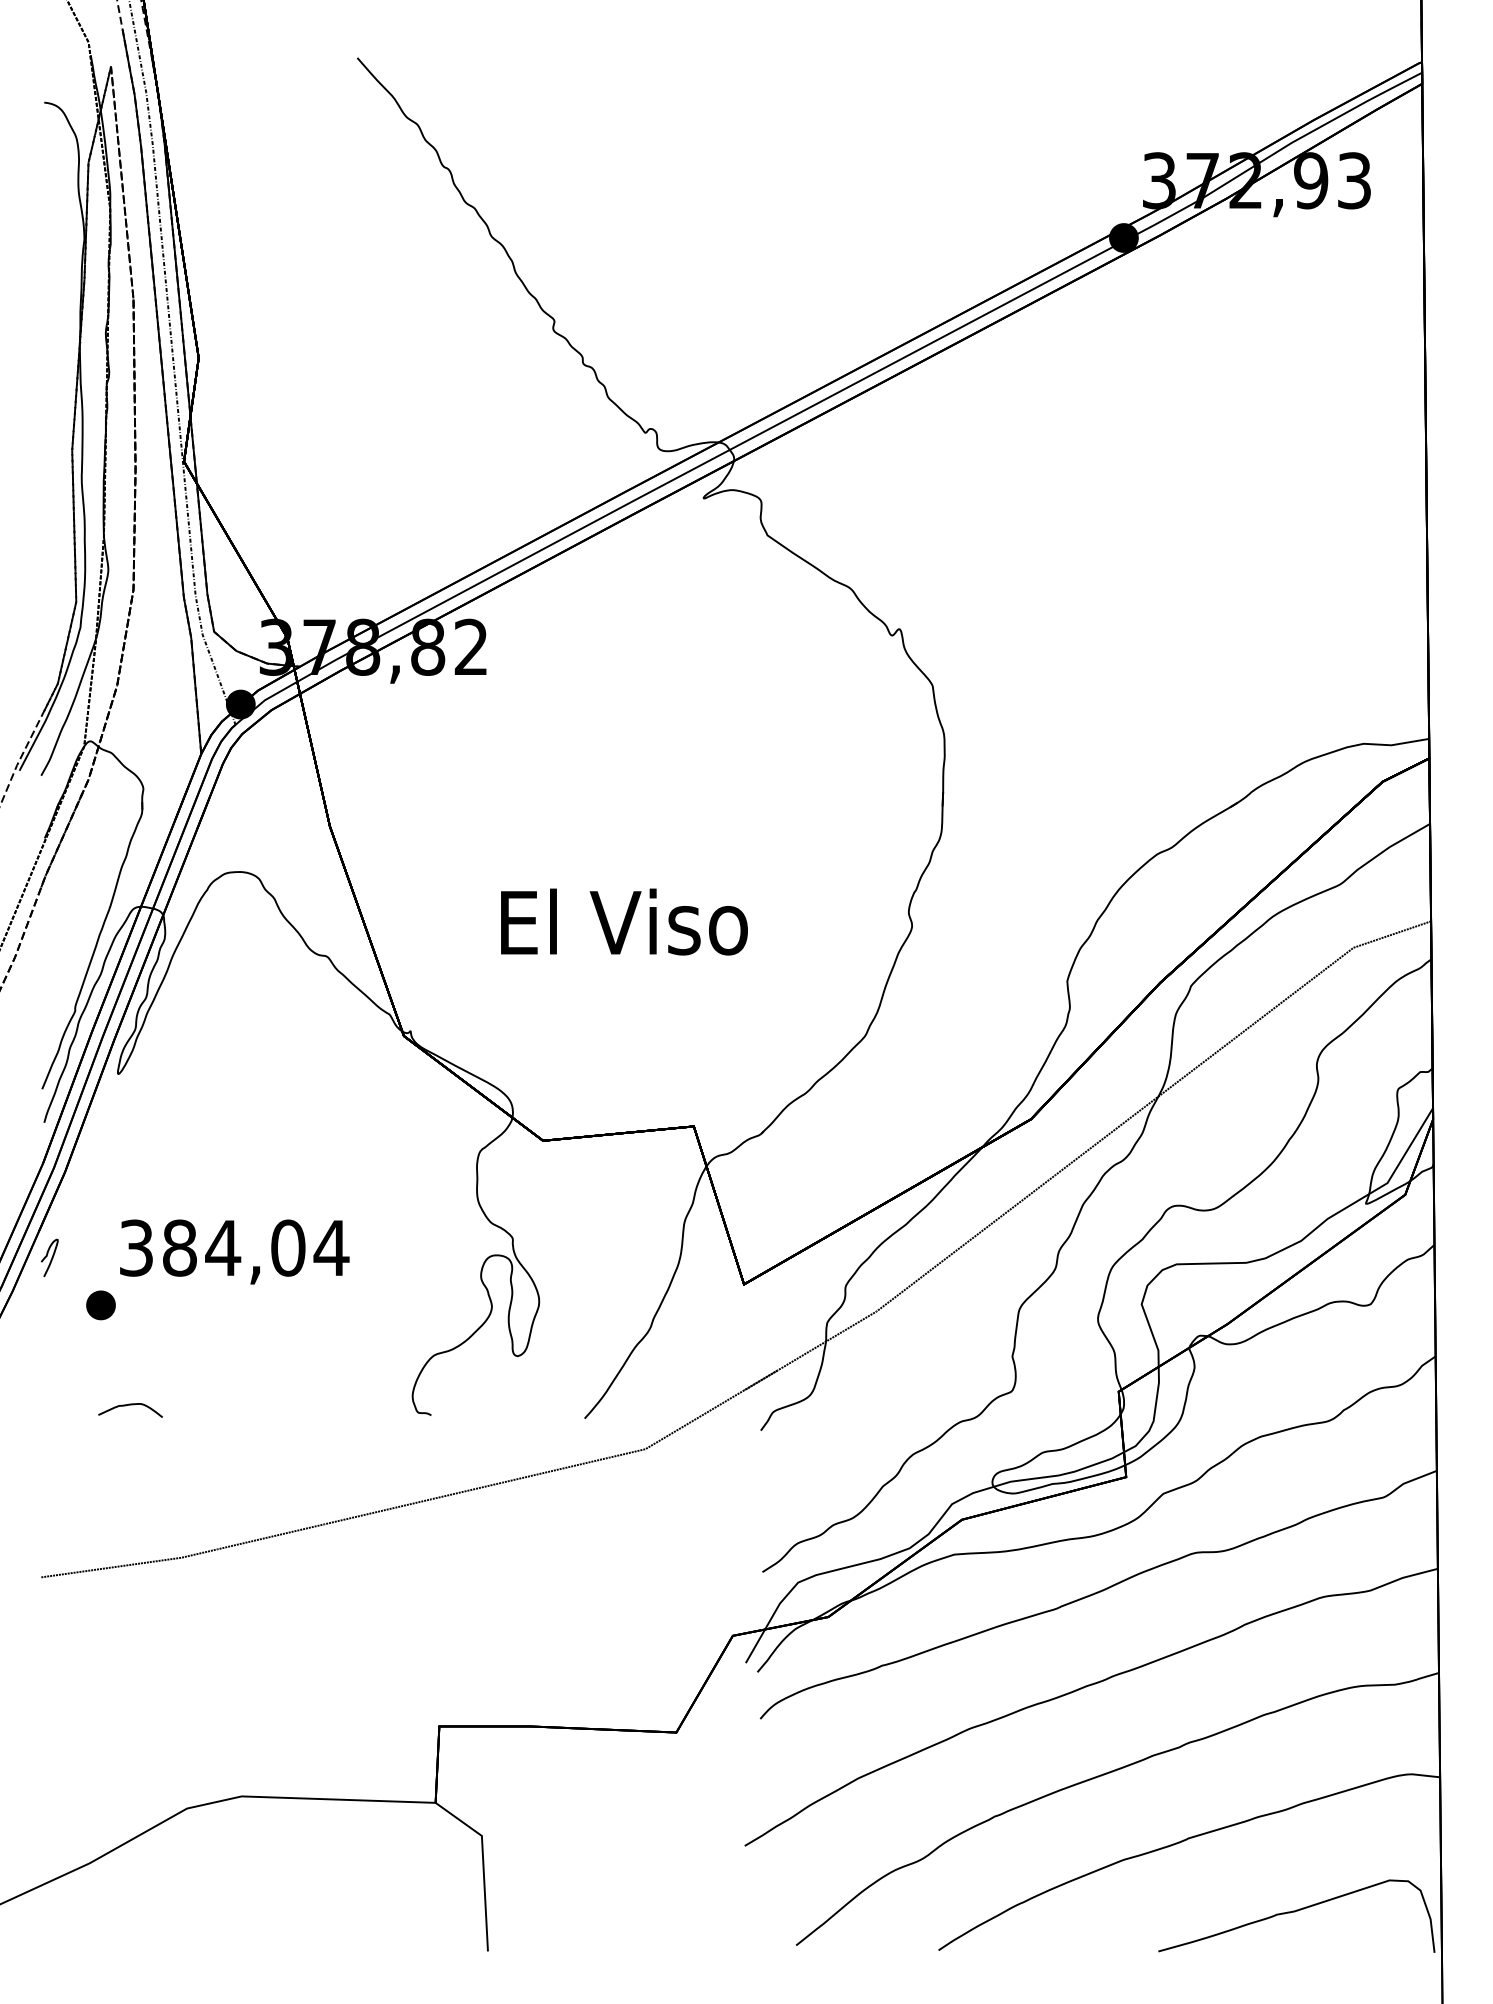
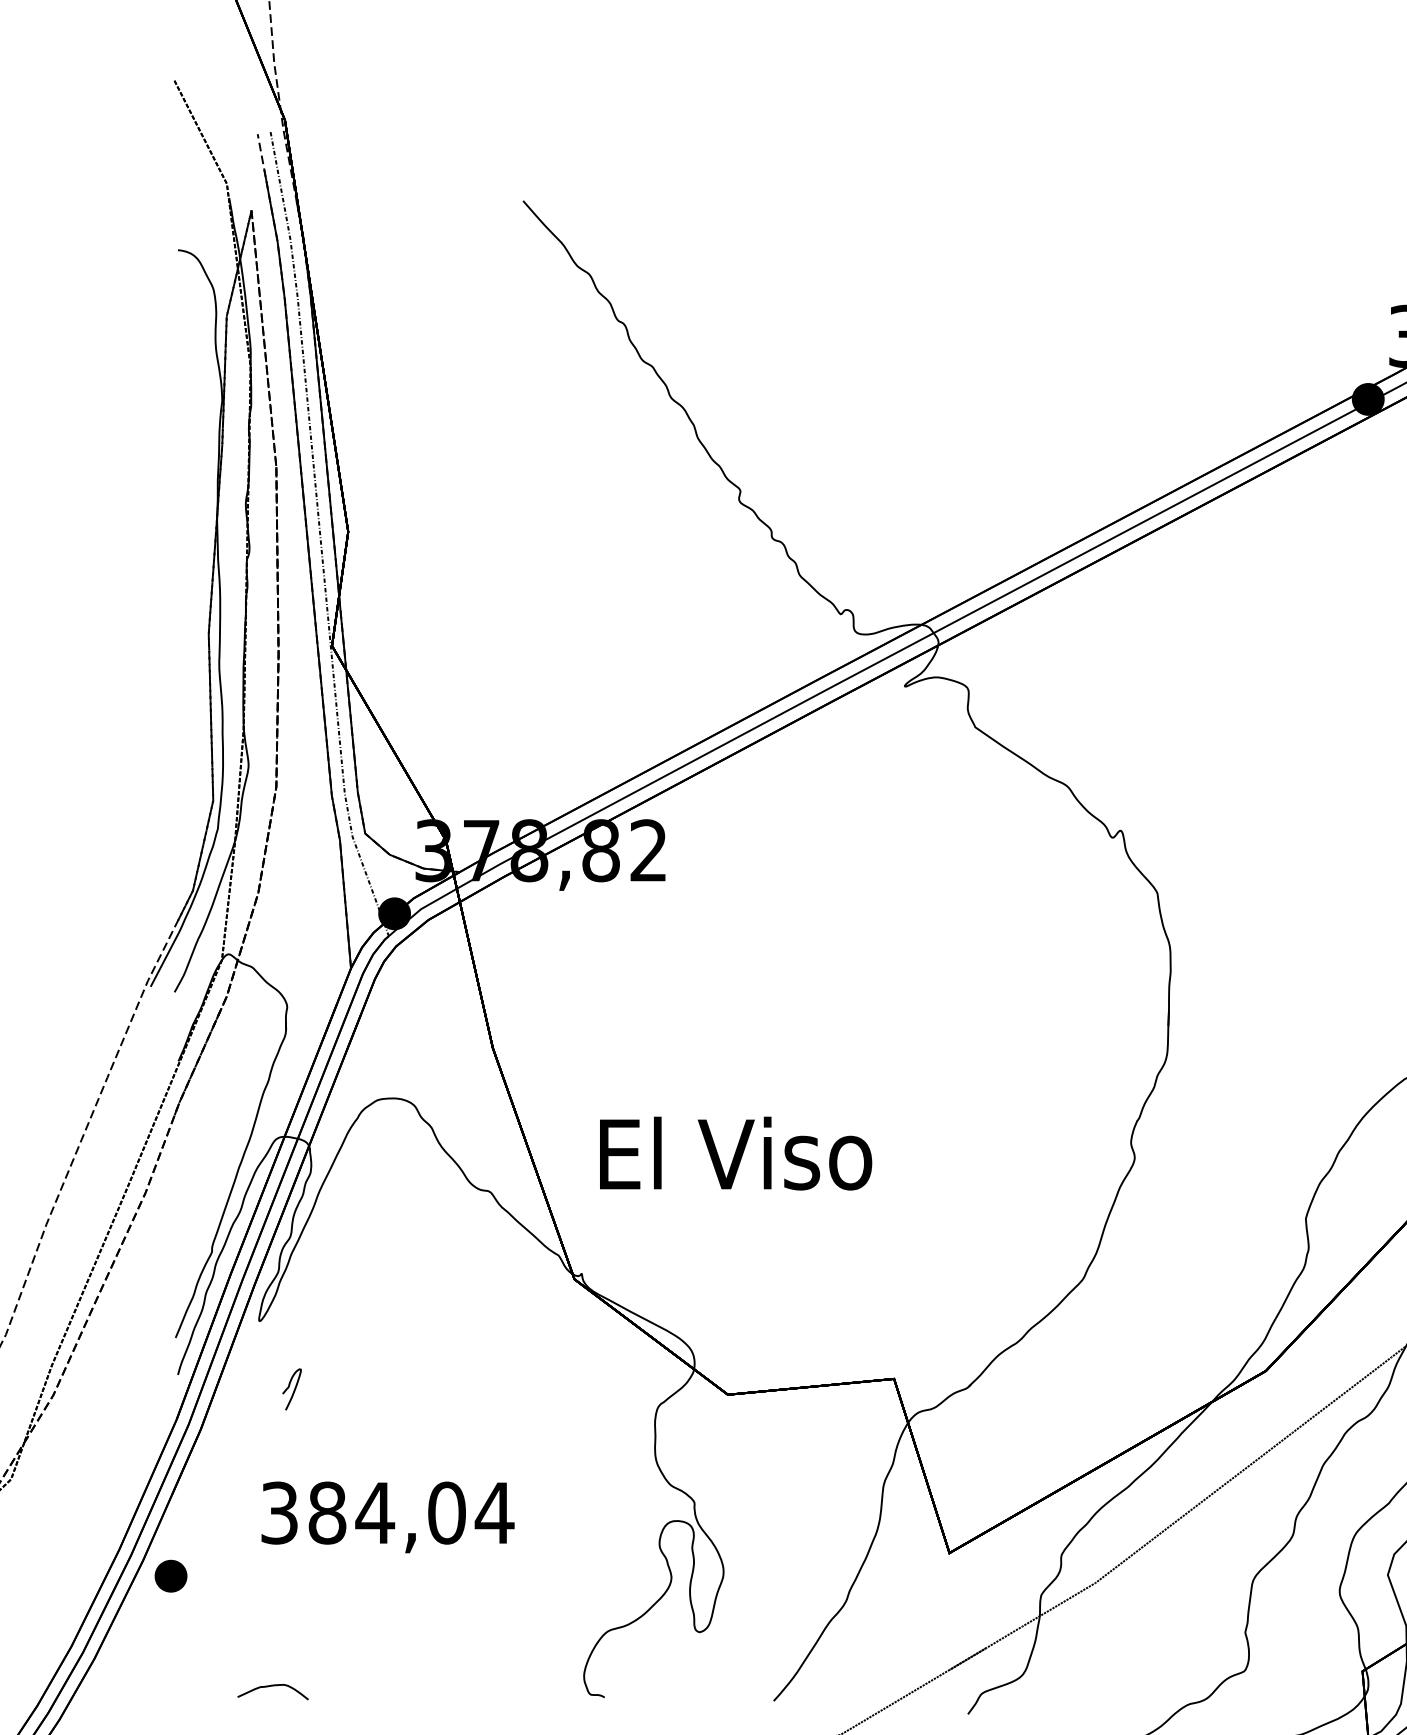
text: (624, 921) -> (736, 1152), moved
curve: (51, 1257) -> (293, 1388), moved
part: (100, 1305) -> (170, 1576), moved

